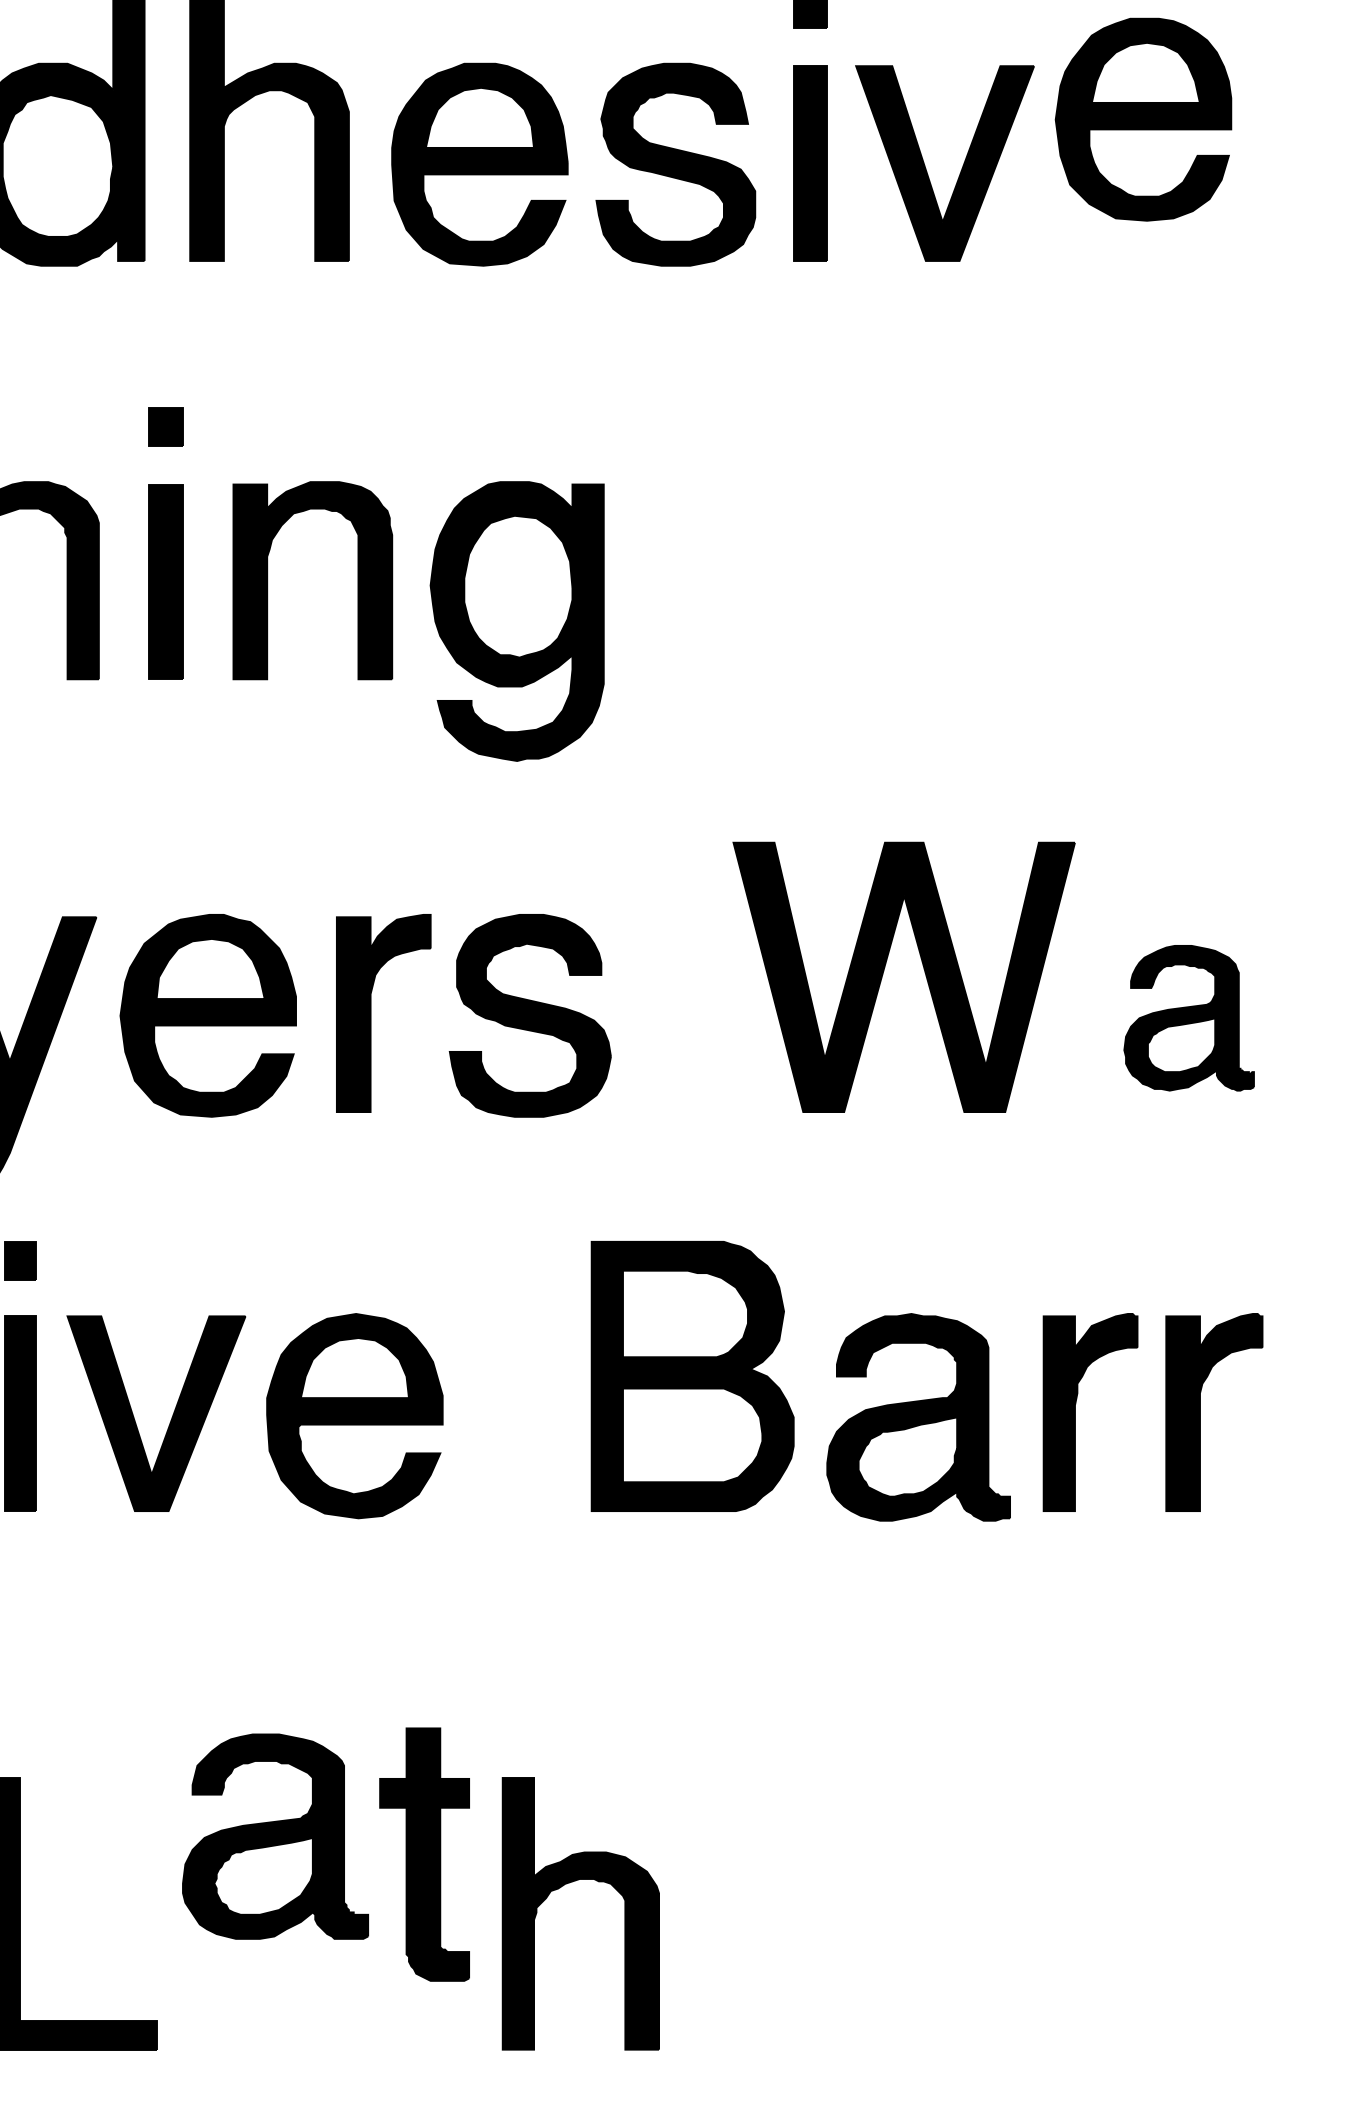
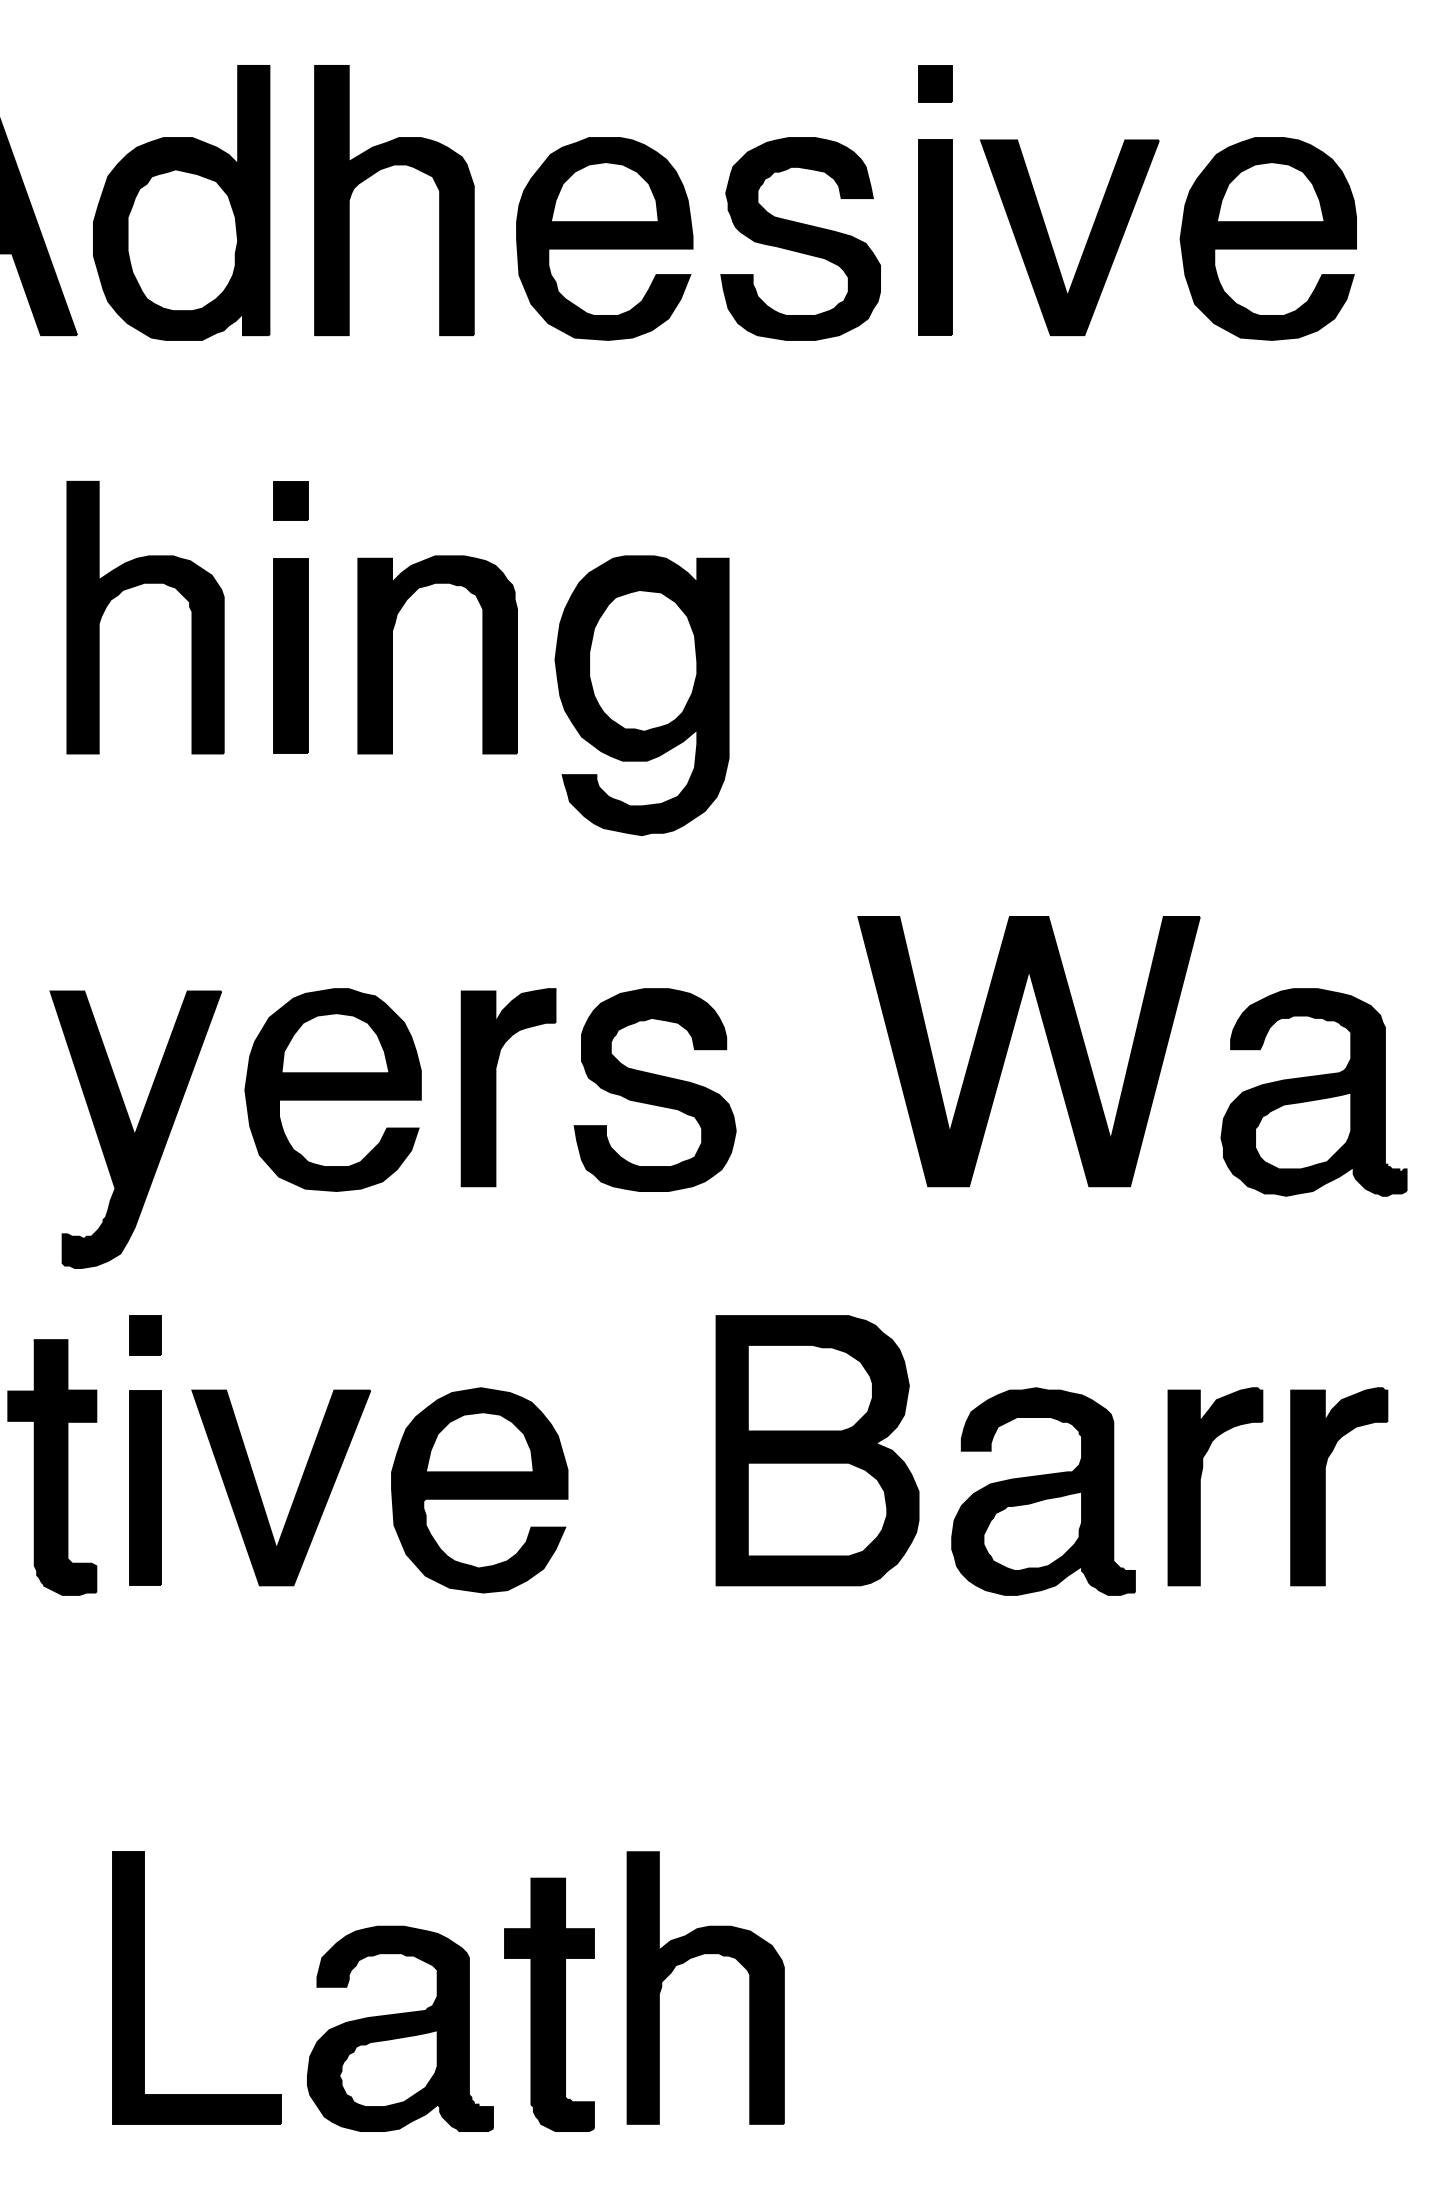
part: (1142, 119) -> (1267, 238), moved
part: (1188, 1018) -> (1313, 1092), size x1.43
part: (275, 1836) -> (400, 2028), moved
part: (424, 1854) -> (549, 2004), moved

